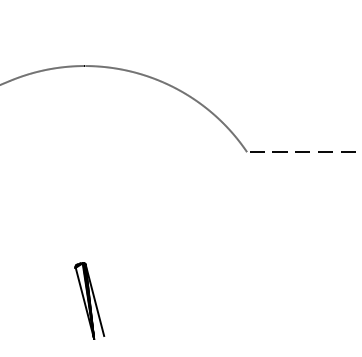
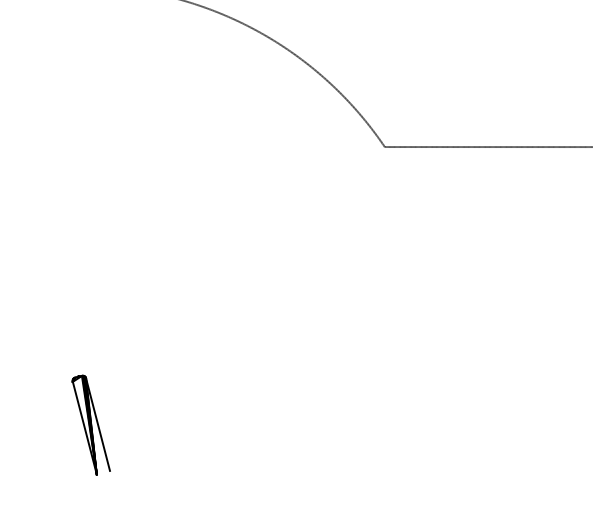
part: (89, 300) -> (90, 424), size x0.7

